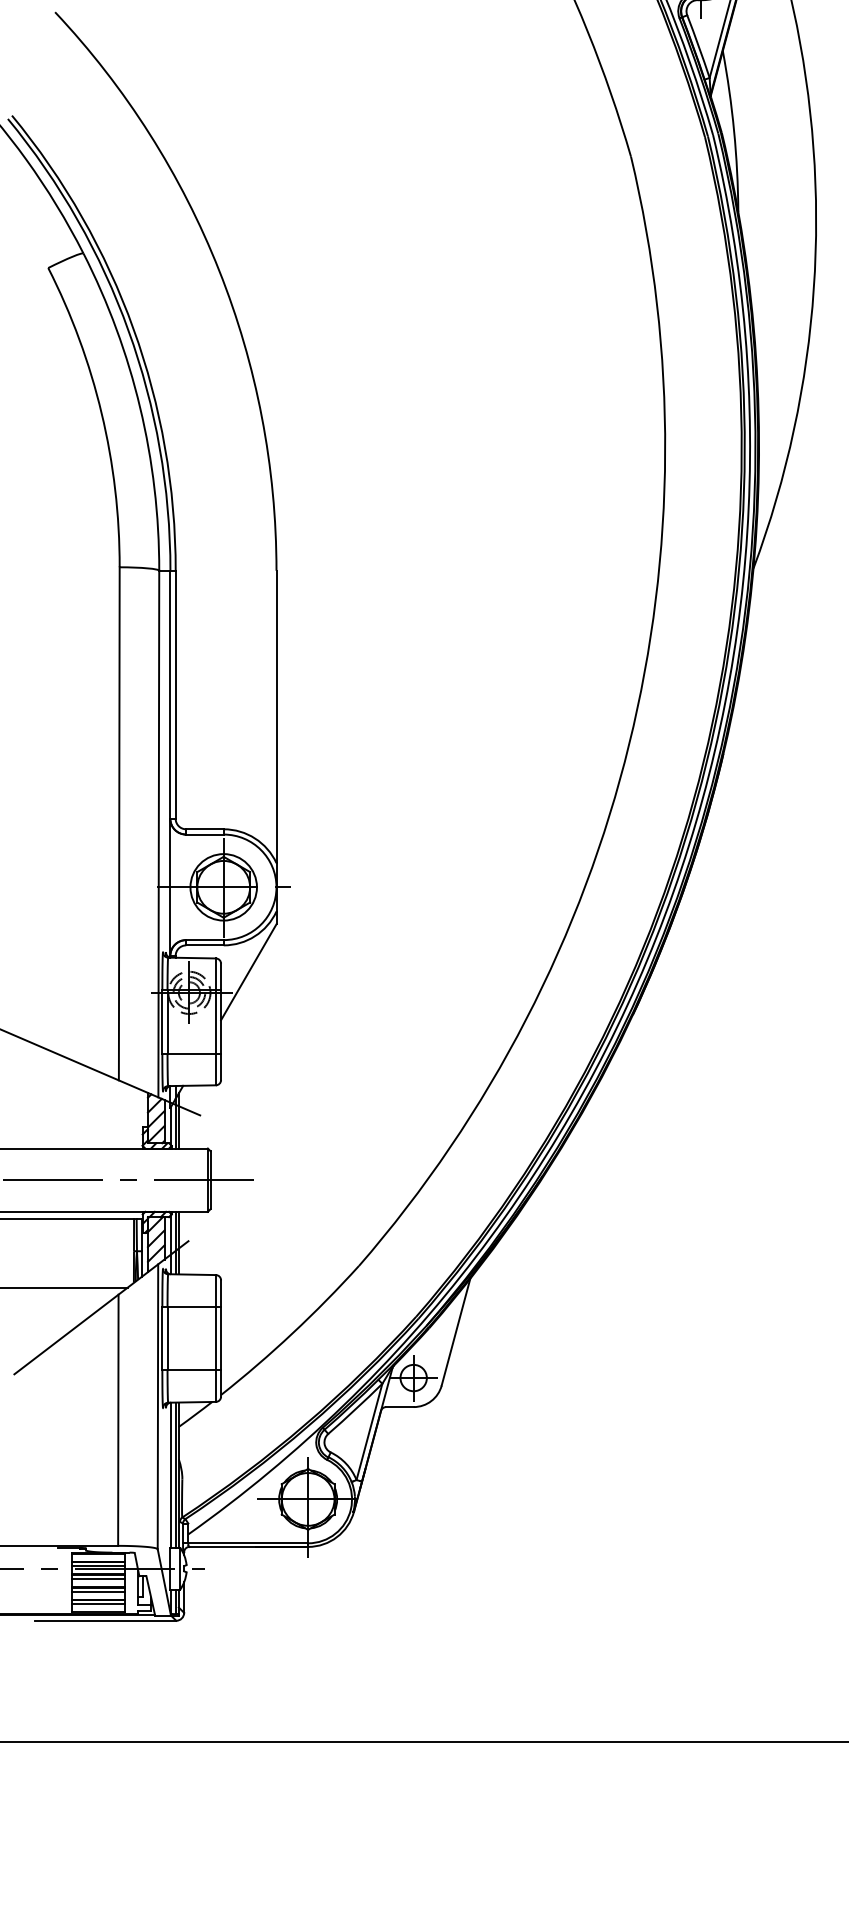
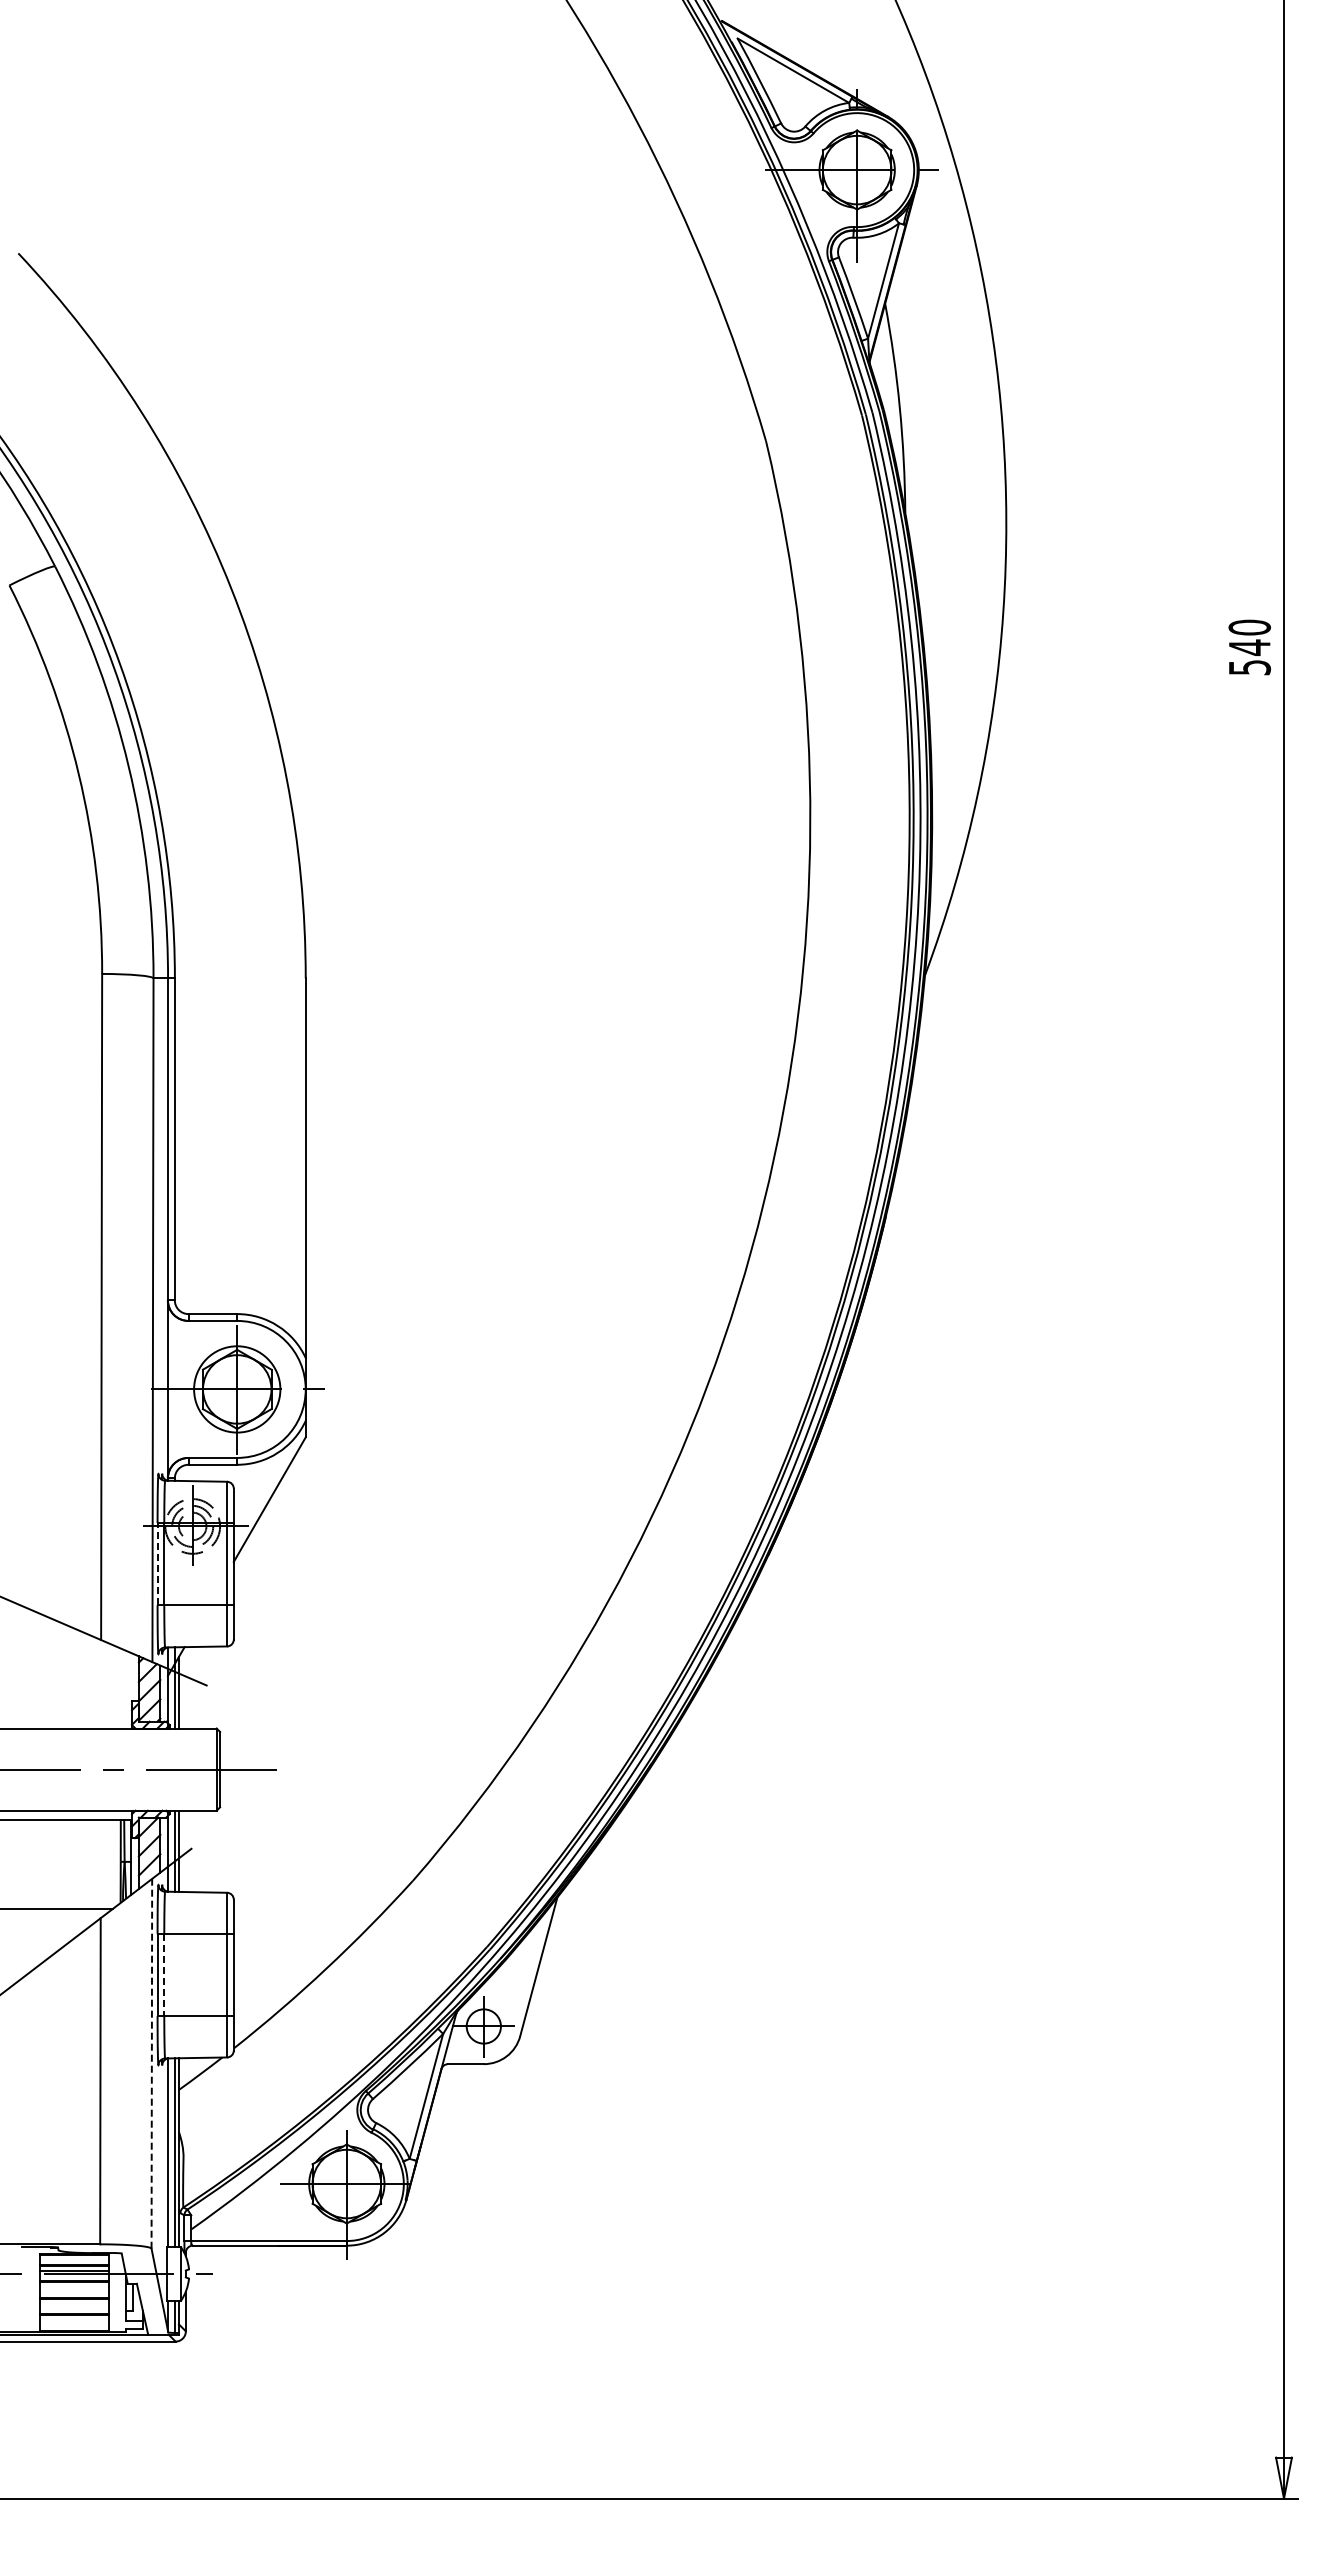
line: (162, 1021) -> (157, 1563), solid -> dashed
line: (167, 1338) -> (164, 1975), solid -> dashed
line: (157, 1406) -> (151, 2063), solid -> dashed
line: (98, 1579) -> (74, 2287), removed
line: (98, 1591) -> (74, 2303), removed
line: (98, 1604) -> (74, 2320), removed

